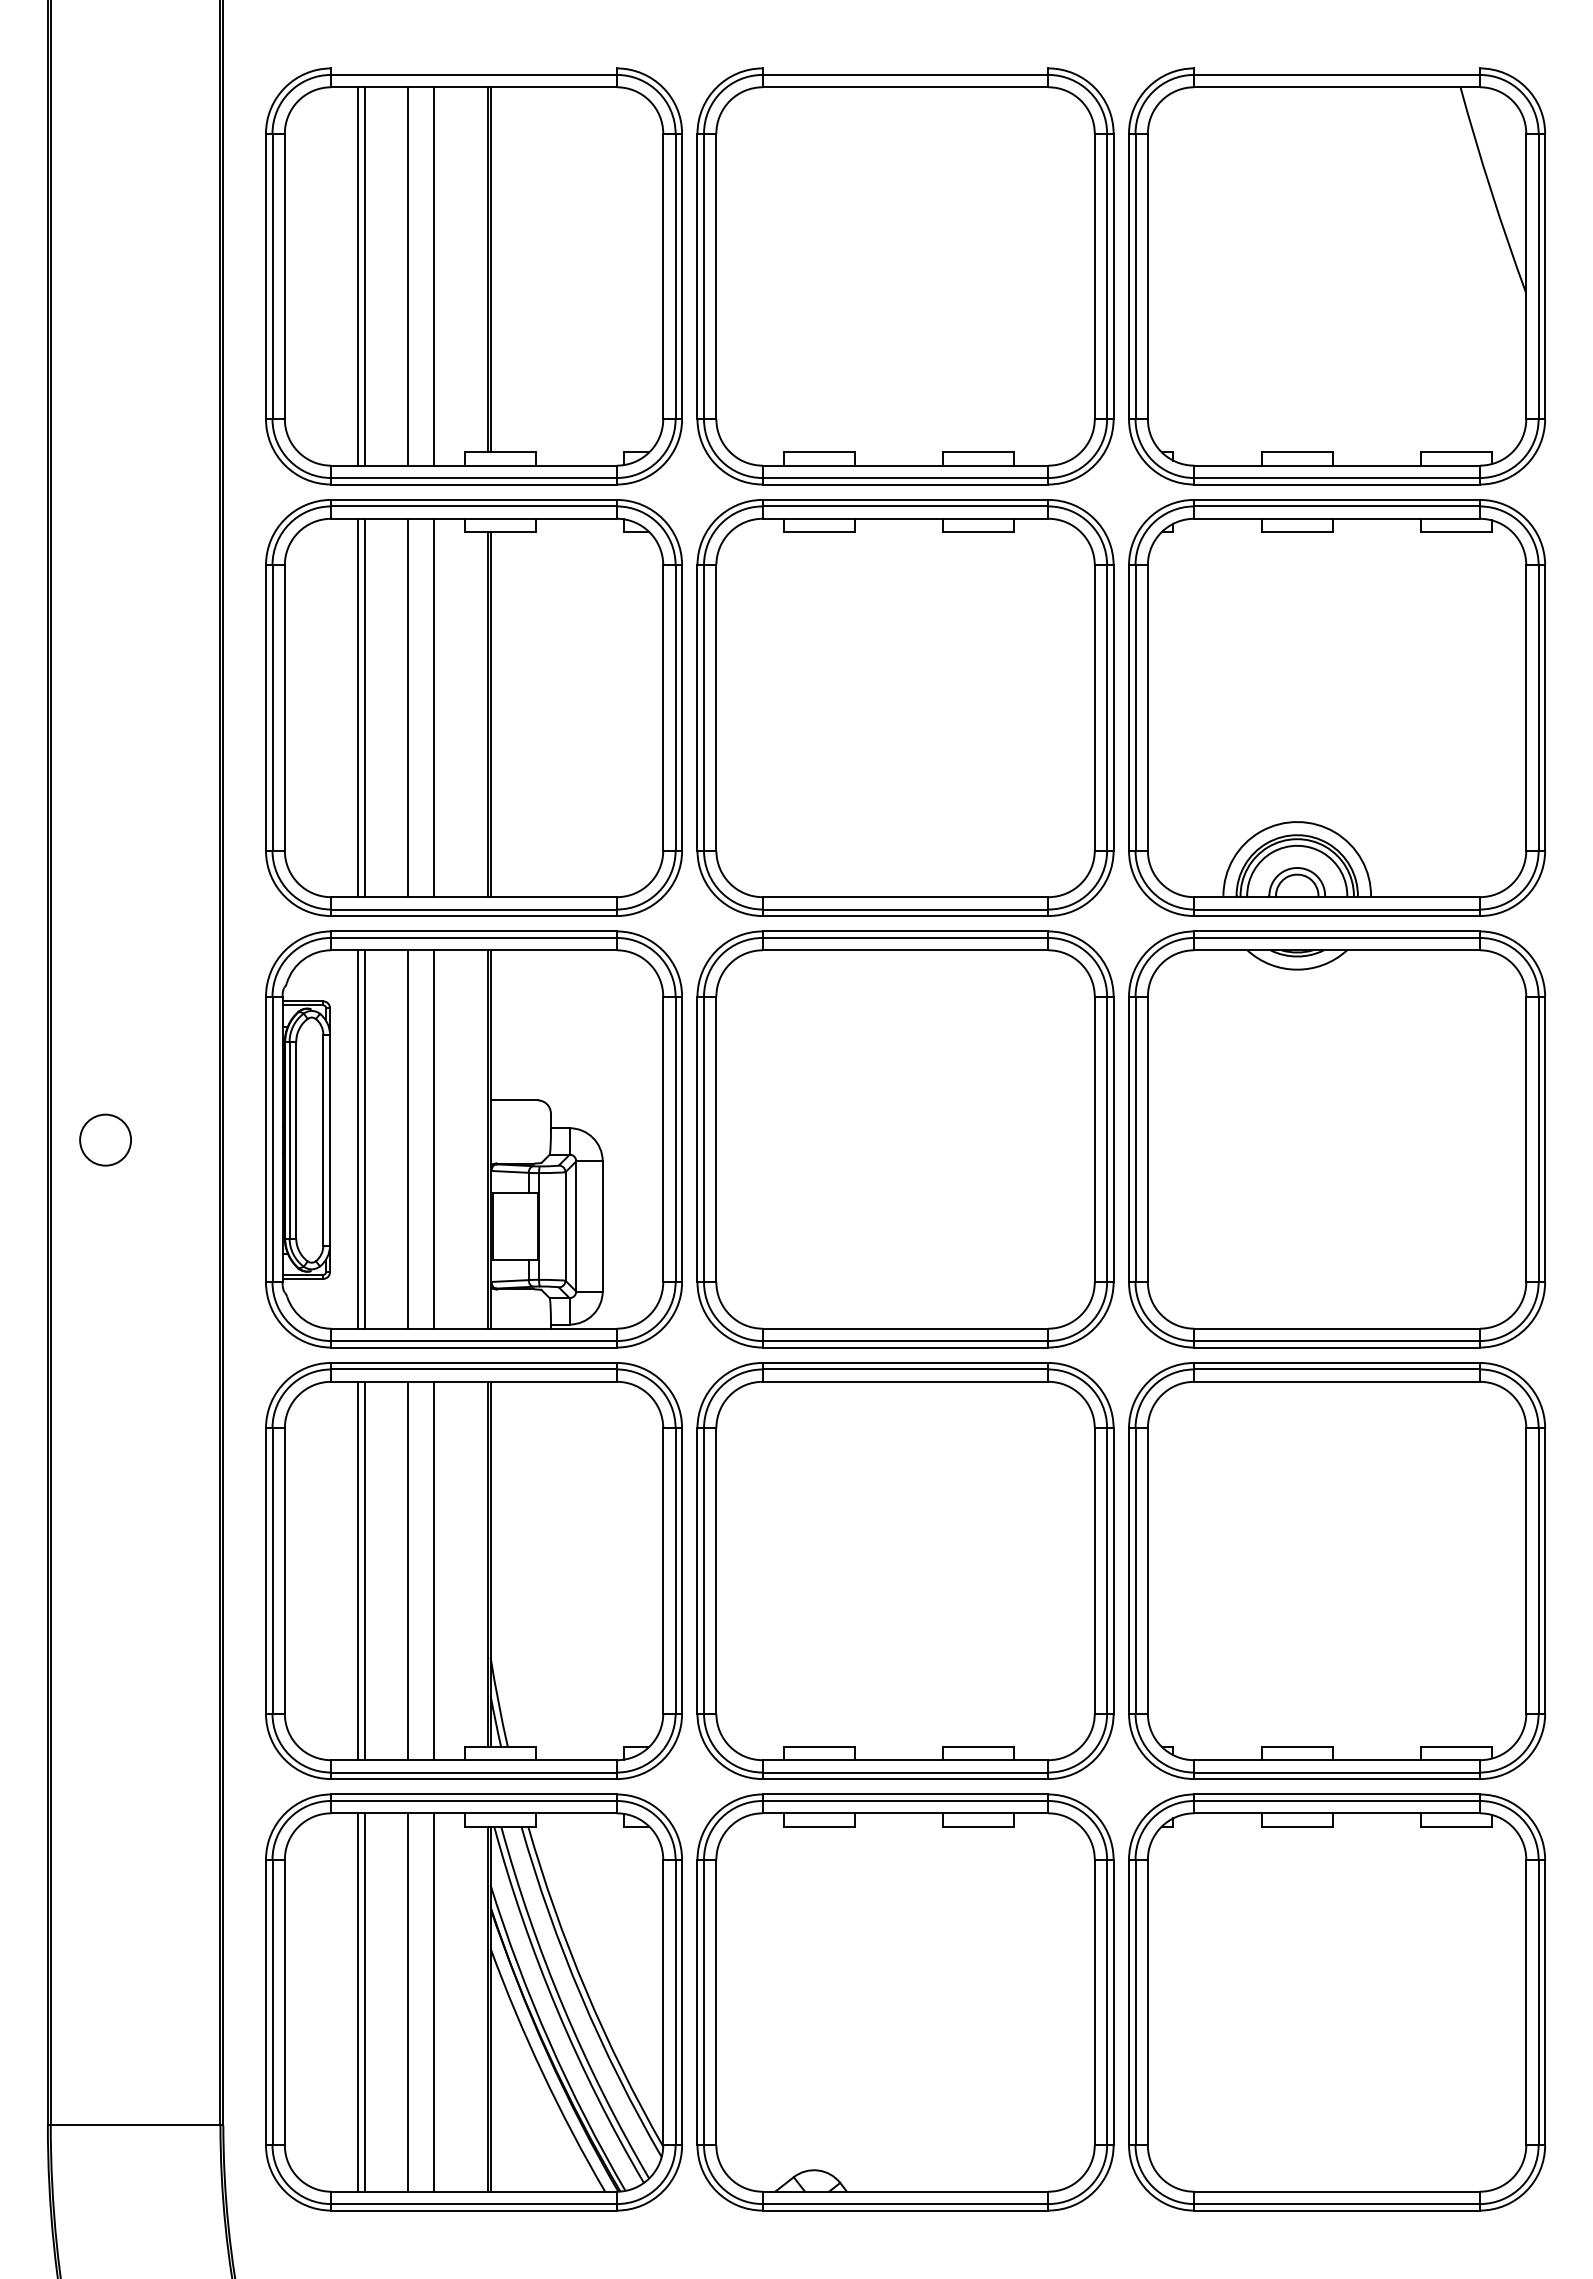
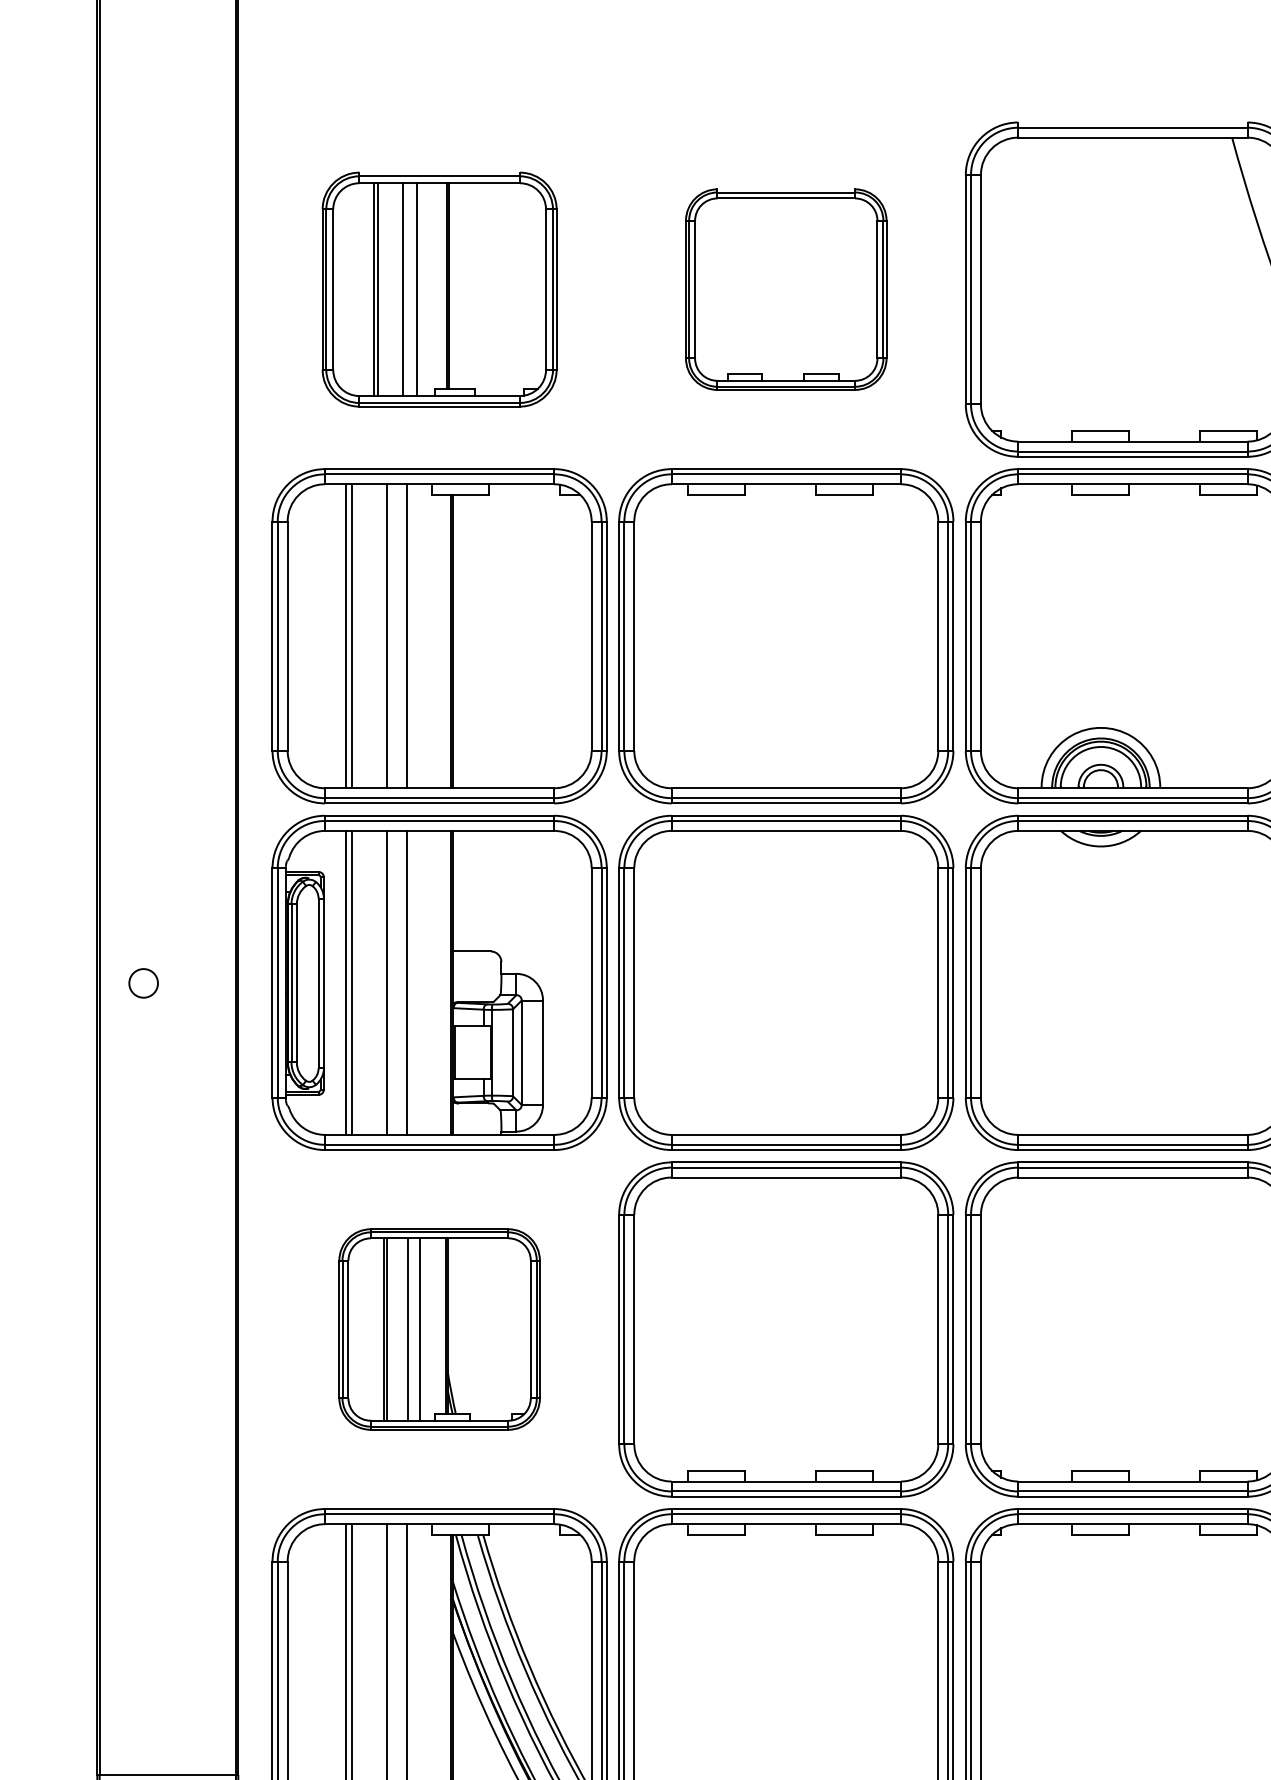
part: (473, 276) -> (439, 289), size x0.7
part: (905, 276) -> (786, 289), size x0.6
circle: (105, 1139) -> (143, 982), size x0.7
part: (473, 1570) -> (439, 1329), size x0.6

